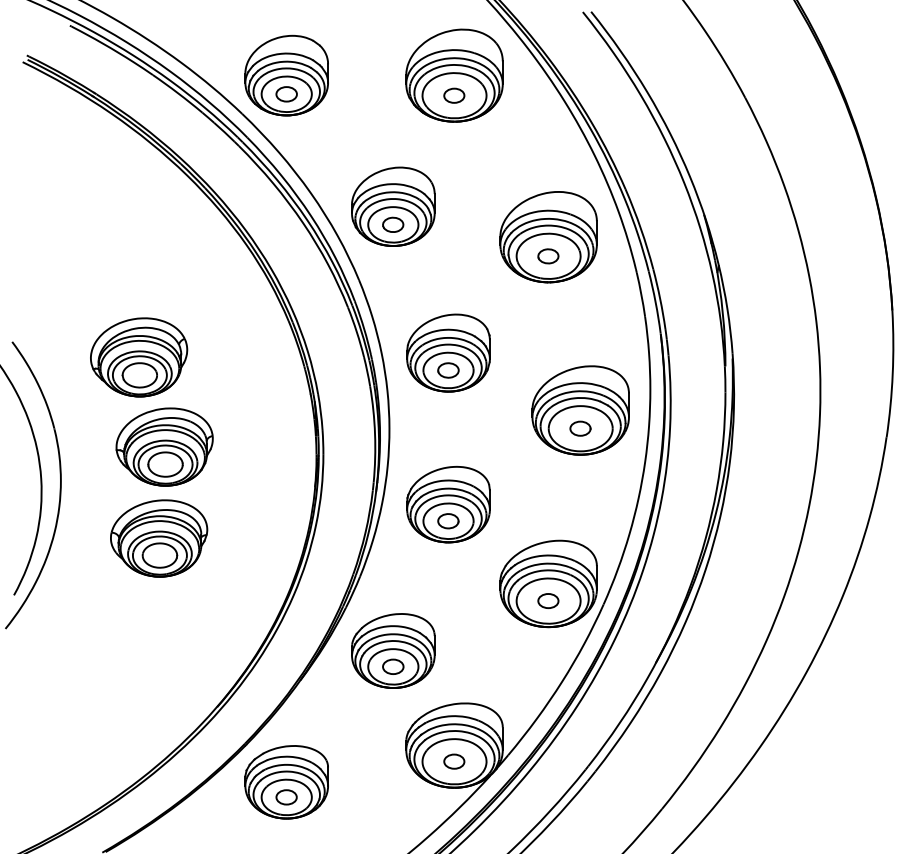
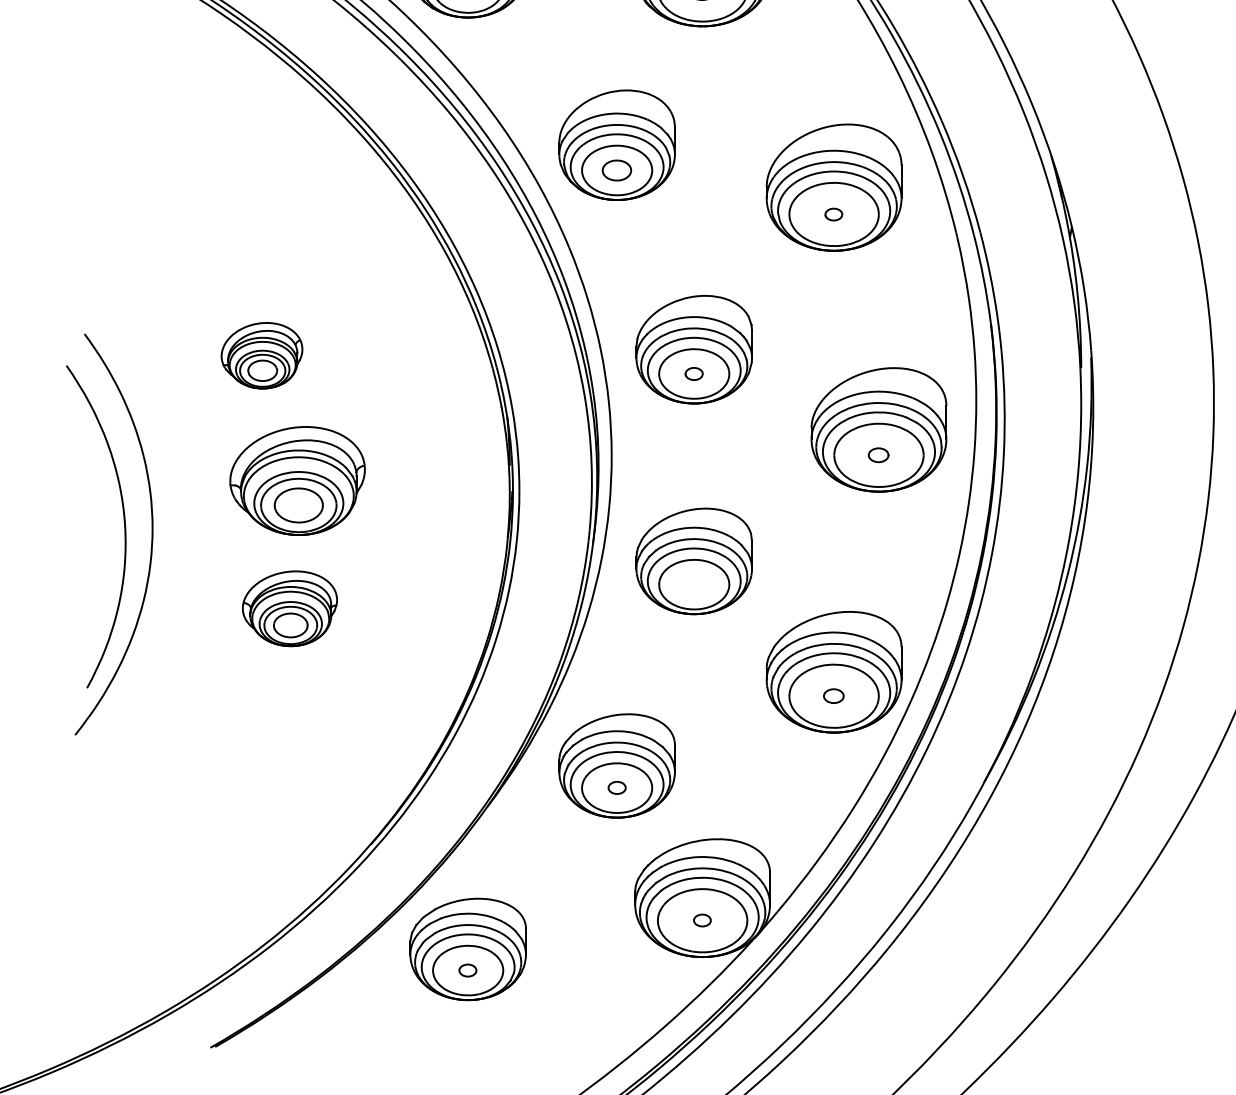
part: (548, 256) -> (833, 214), size x0.6
part: (139, 357) -> (262, 355), size x0.6
part: (448, 370) -> (694, 373), size x0.6
part: (580, 428) -> (878, 455), size x0.7
part: (448, 521) -> (694, 585), removed
part: (159, 538) -> (290, 608), size x0.7
part: (548, 600) -> (833, 695), size x0.7
part: (393, 666) -> (617, 787), size x0.6
part: (454, 761) -> (702, 920), size x0.6
part: (286, 797) -> (467, 970), size x0.6

